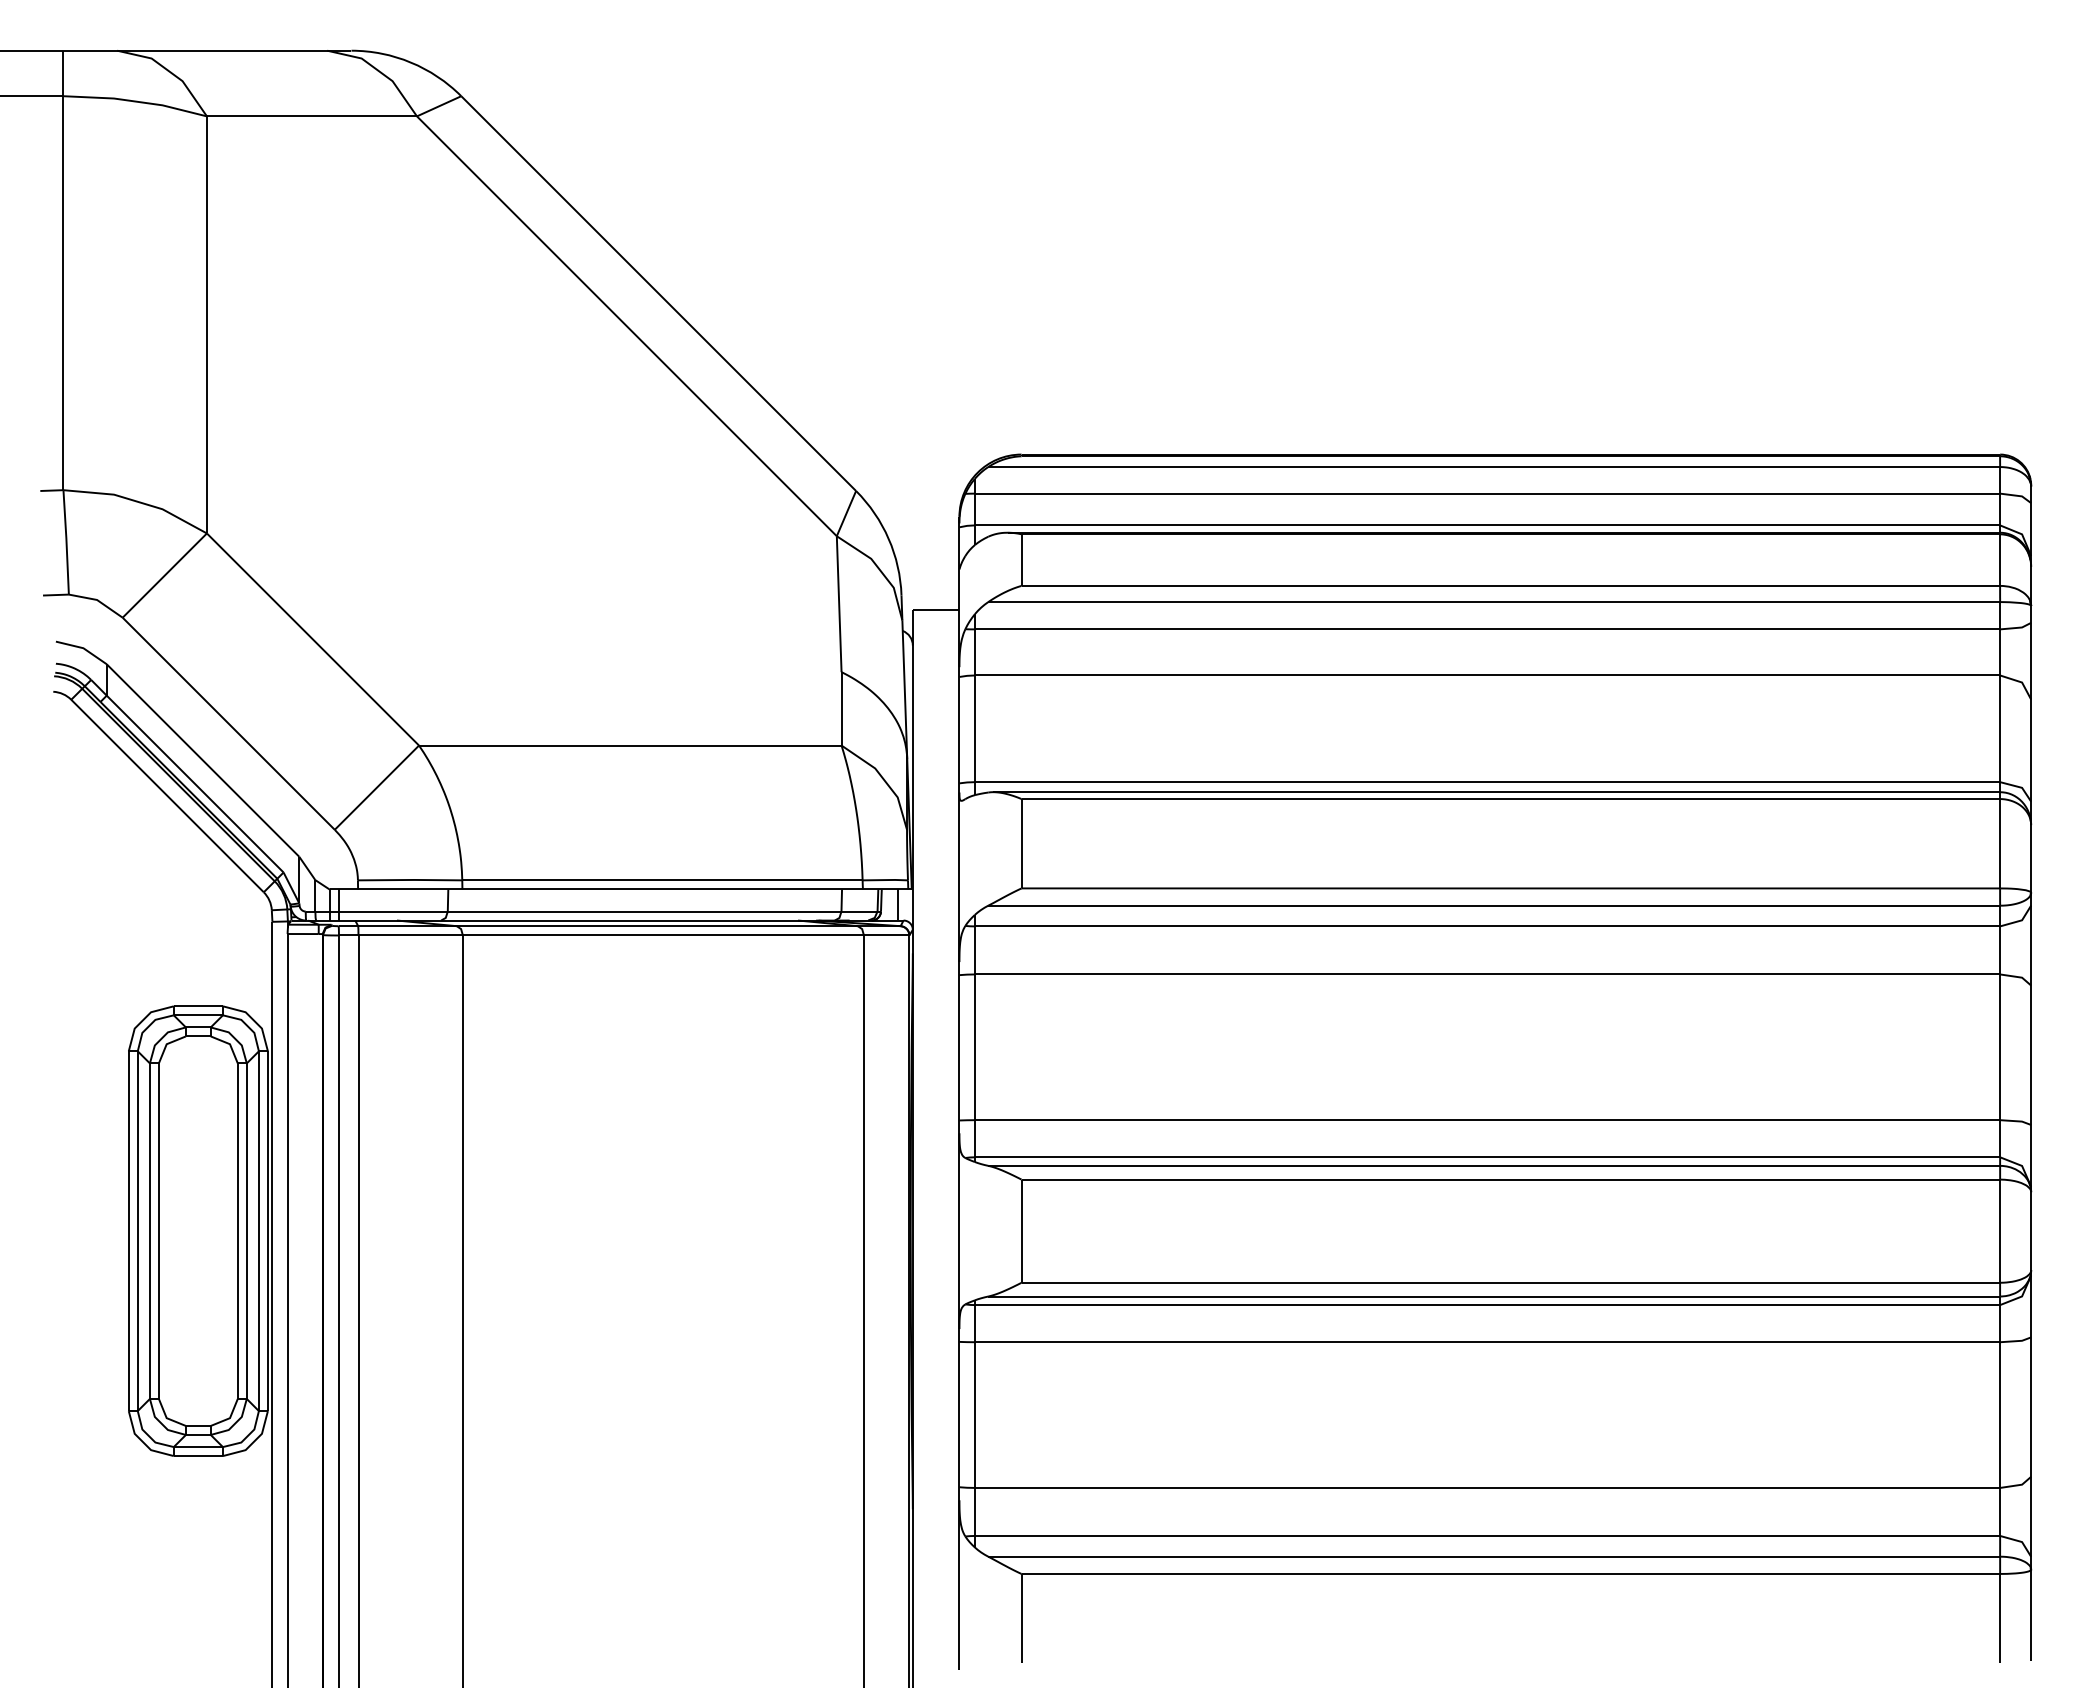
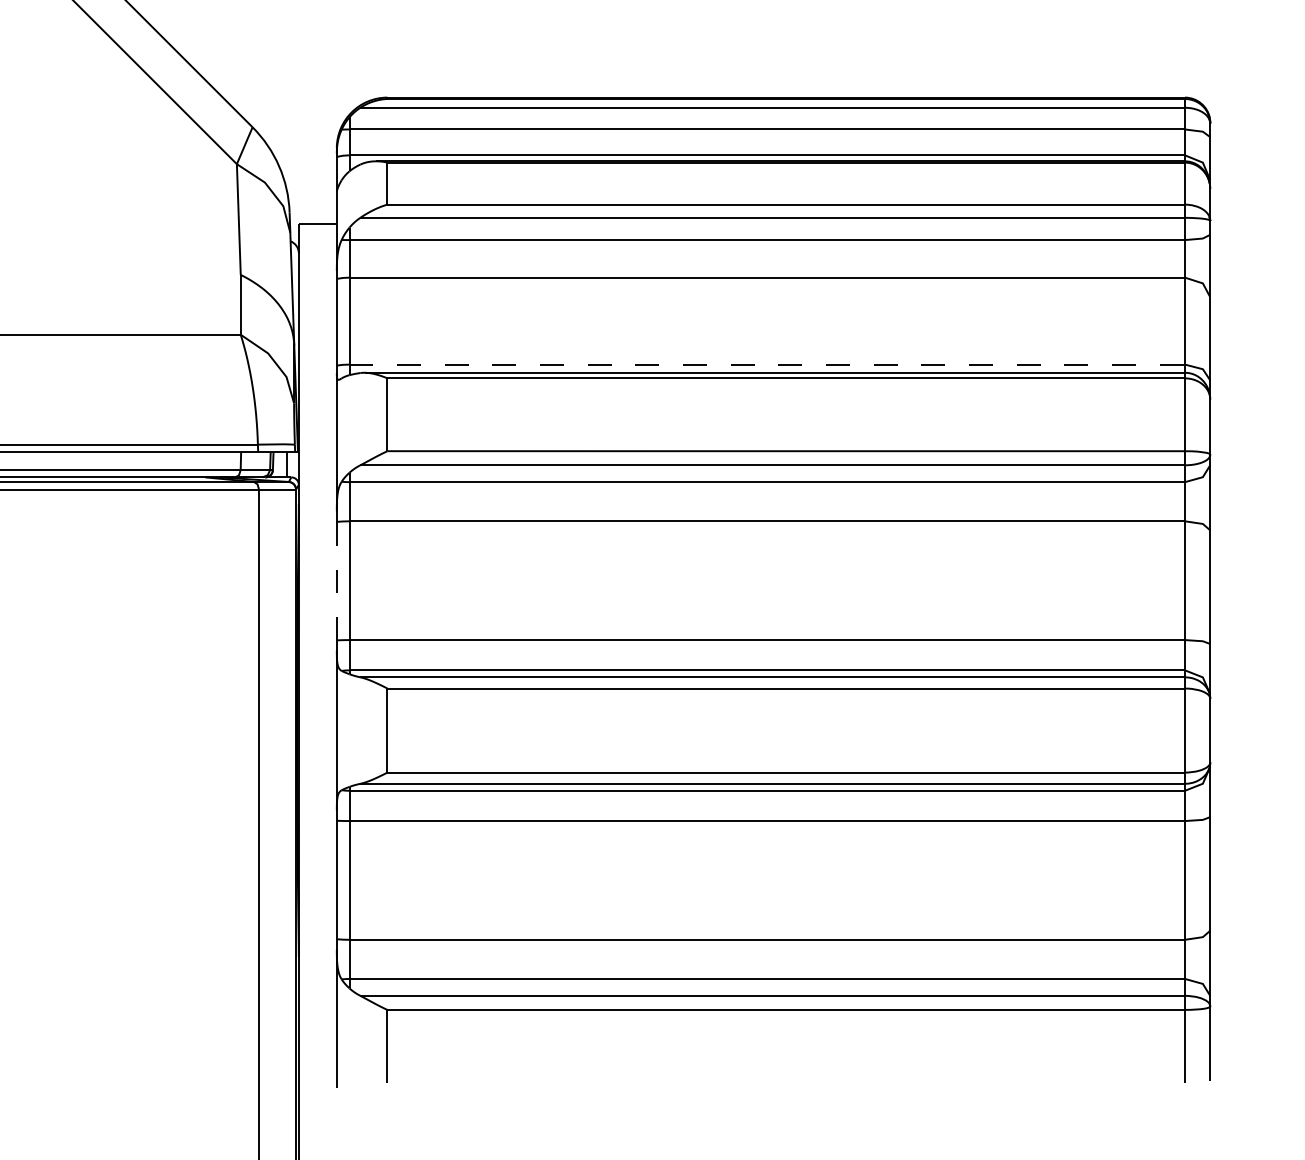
line: (1487, 782) -> (767, 364), solid -> dashed
line: (959, 1047) -> (336, 580), solid -> dashed

